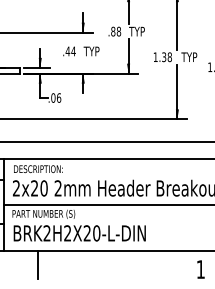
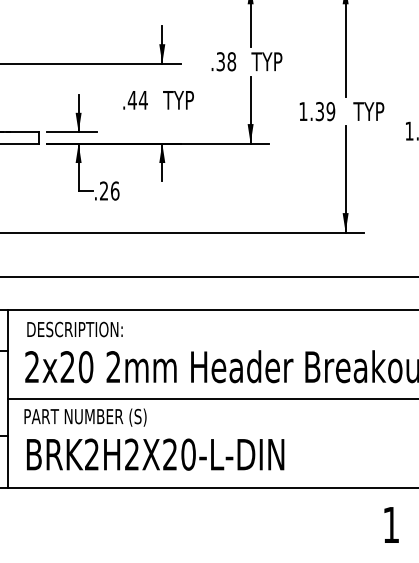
text: (113, 31) -> (221, 61), .88 -> .38
text: (169, 57) -> (330, 112), 1.38 -> 1.39
text: (53, 97) -> (104, 189), .06 -> .26
line: (37, 264) -> (73, 515), removed

